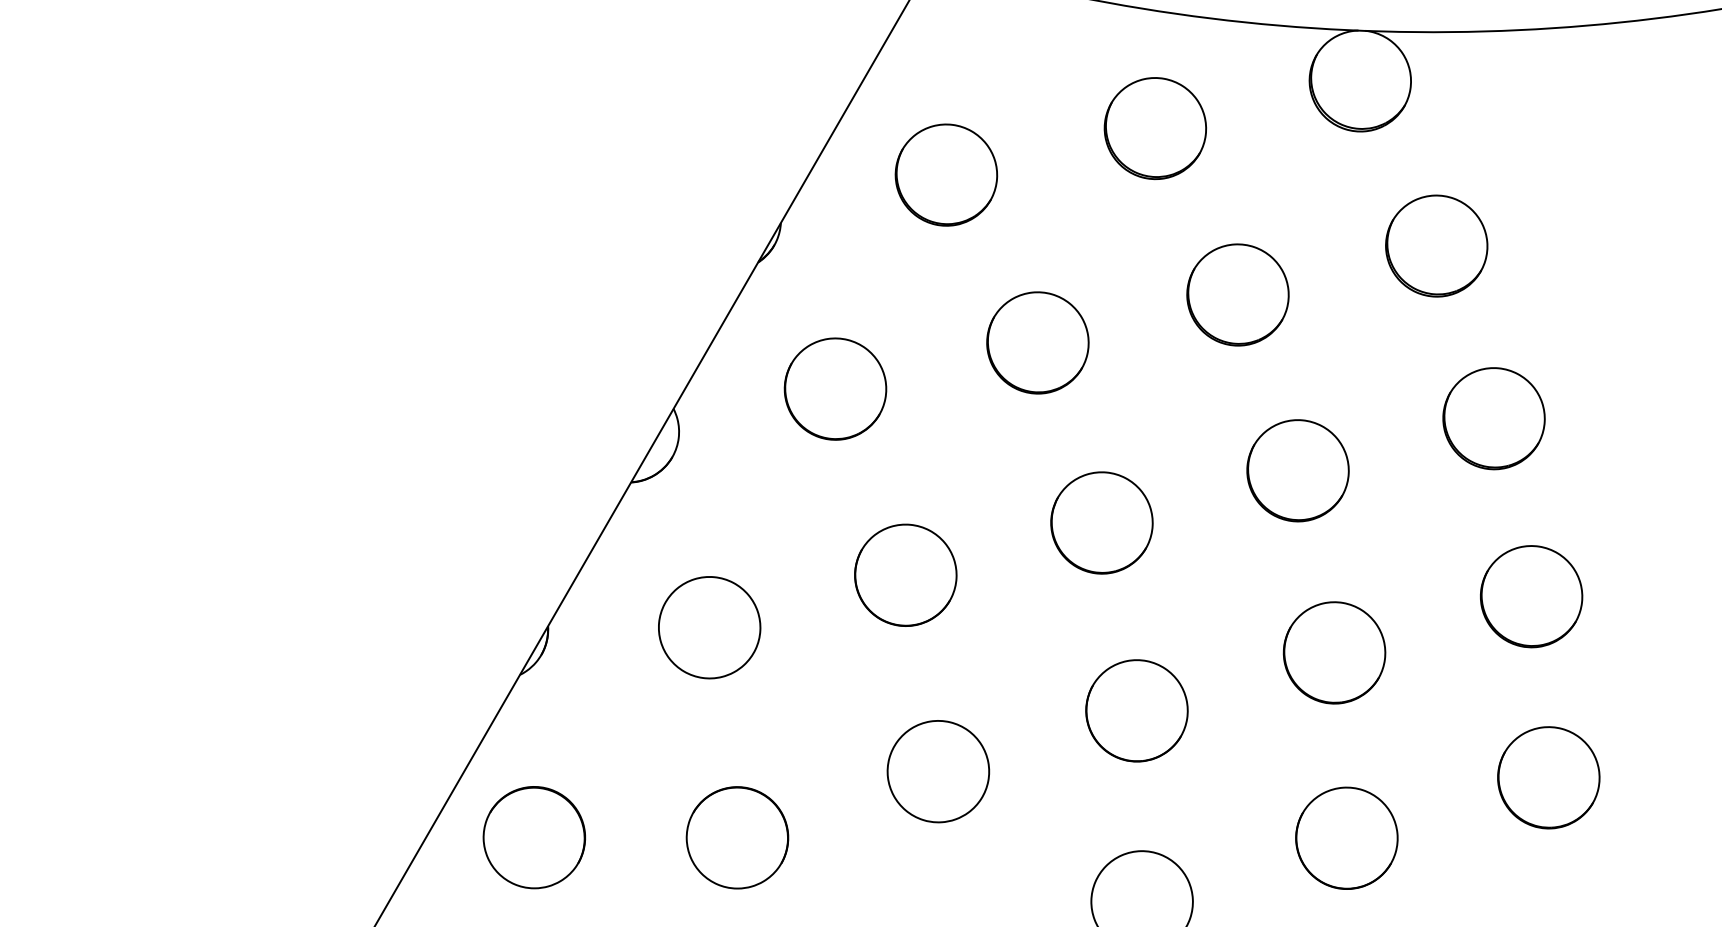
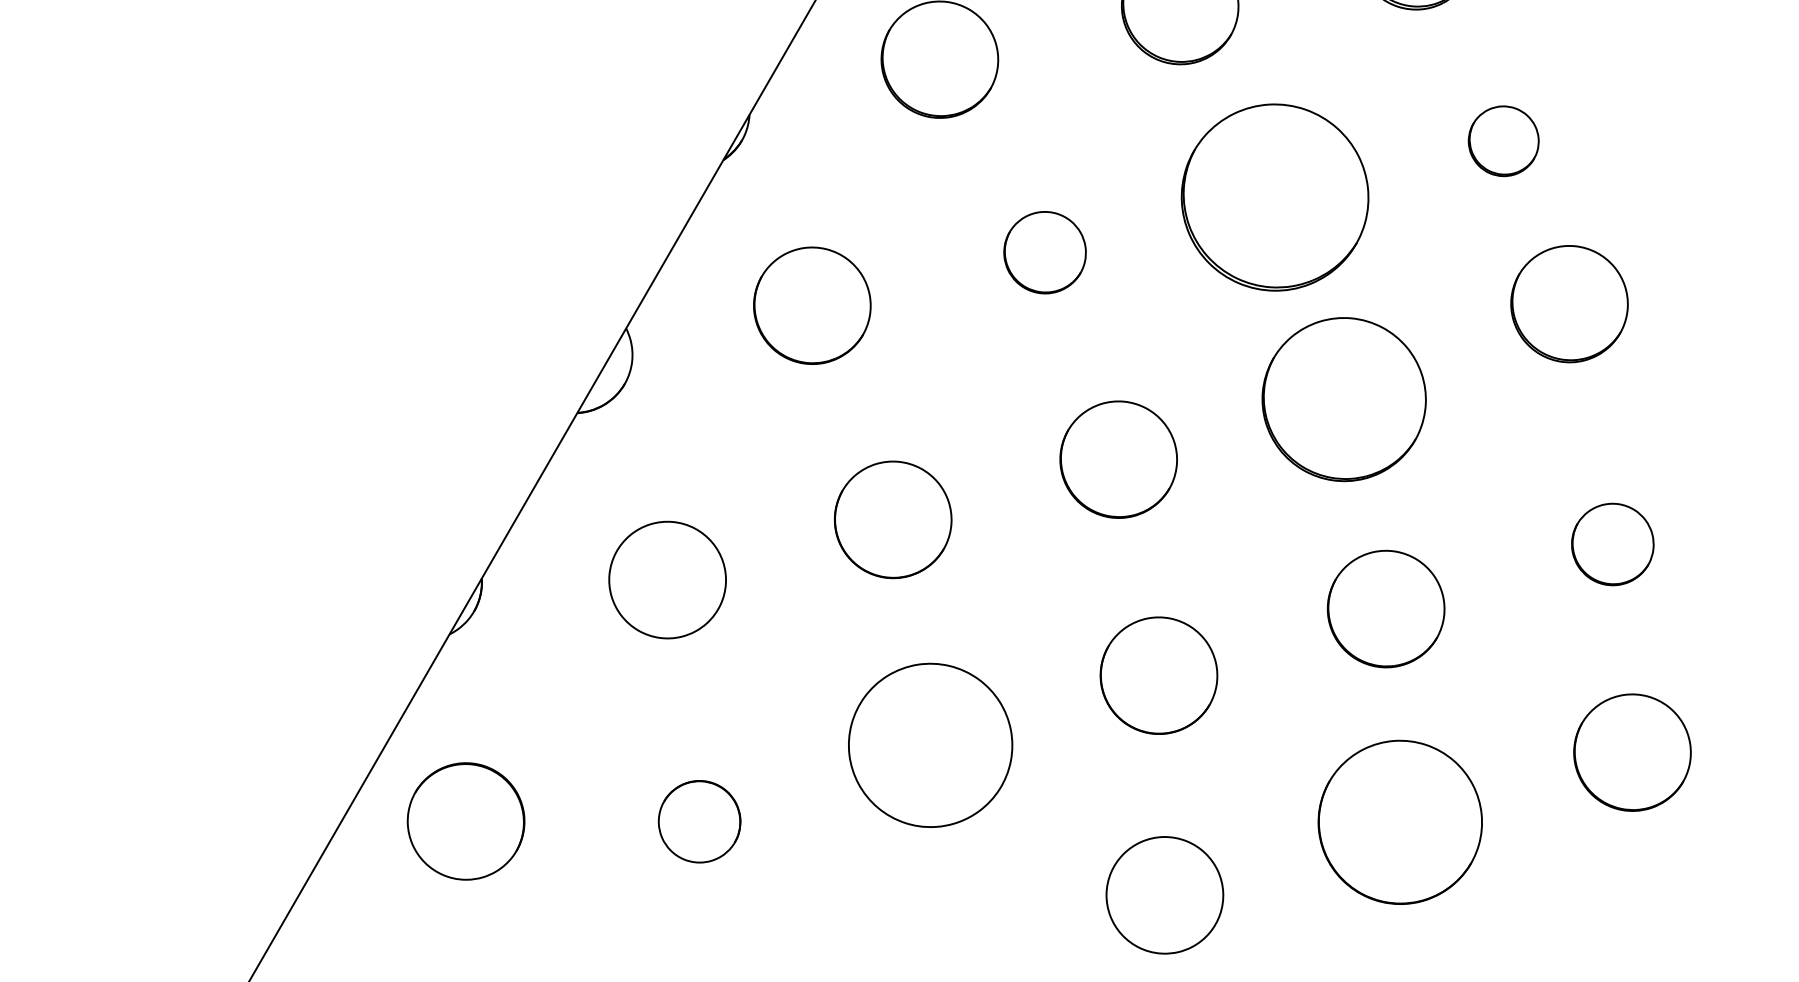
part: (1436, 245) -> (1503, 140), size x0.6
part: (1237, 294) -> (1274, 196), size x1.6
part: (1037, 342) -> (1044, 252), size x0.7
part: (1493, 418) -> (1568, 303), moved
part: (1297, 470) -> (1343, 399), size x1.4
part: (1531, 596) -> (1612, 544), size x0.7
part: (938, 771) -> (930, 745), size x1.4
part: (737, 837) -> (699, 821), size x0.7
part: (1346, 837) -> (1399, 821), size x1.4

